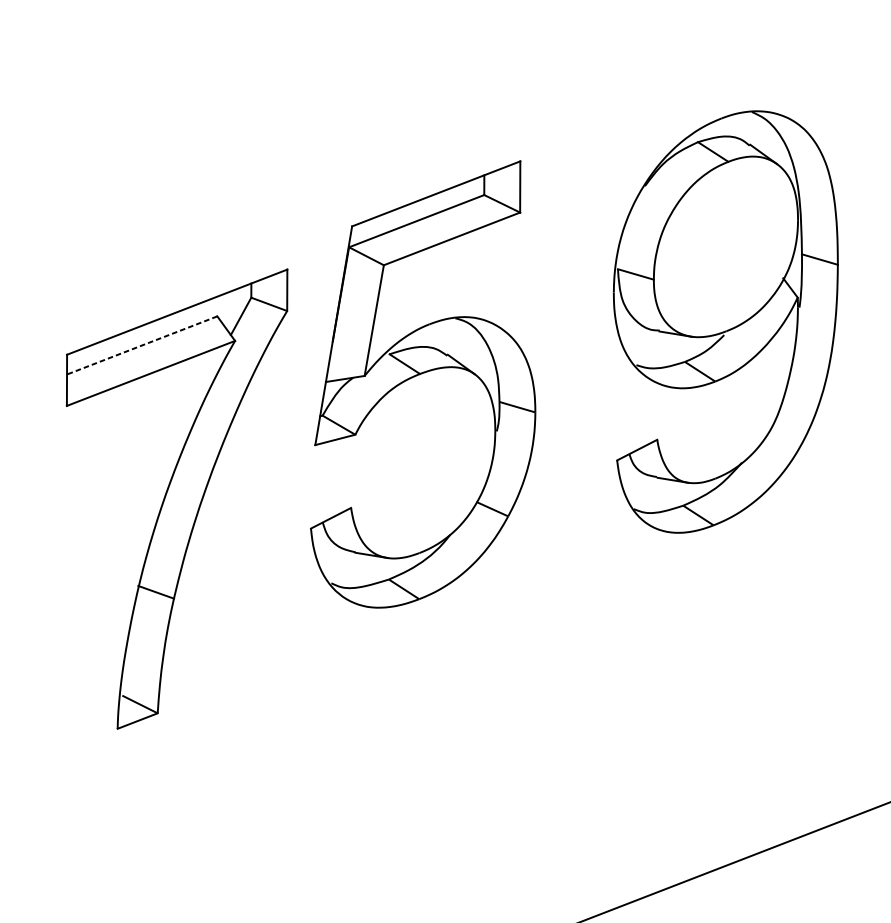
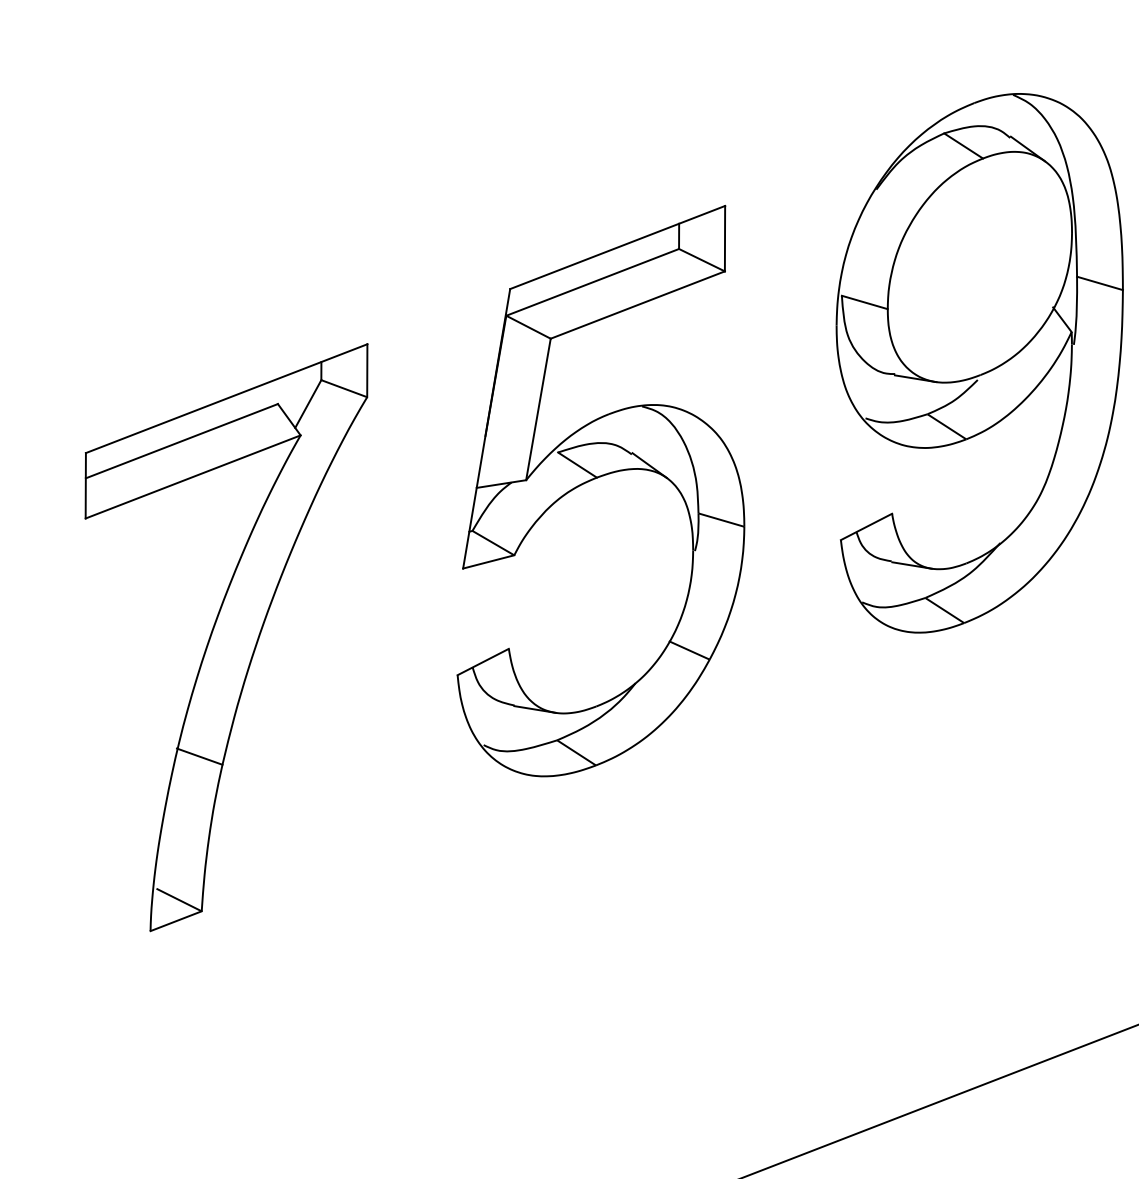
part: (725, 322) -> (979, 363), moved
line: (141, 345) -> (181, 441), dashed -> solid
part: (418, 375) -> (595, 479), moved

